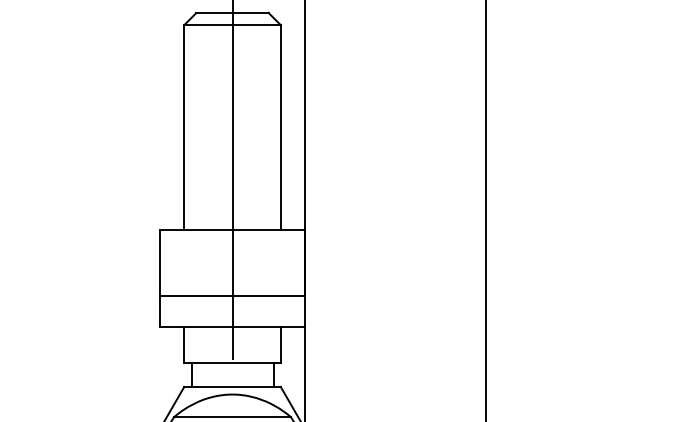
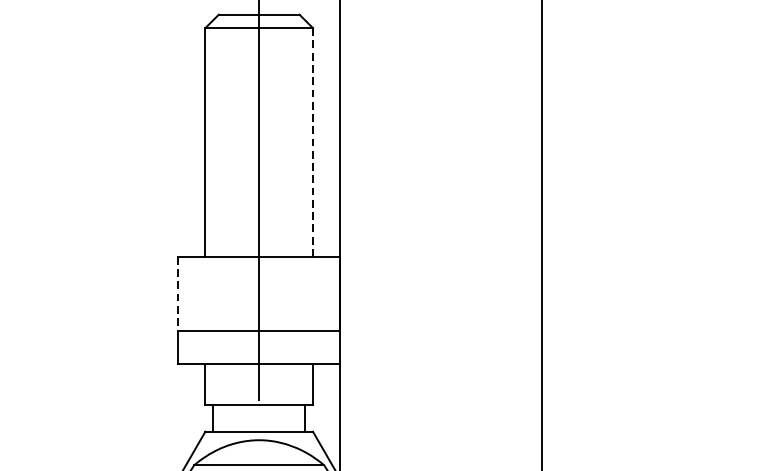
line: (280, 127) -> (312, 142), solid -> dashed
line: (160, 263) -> (178, 294), solid -> dashed

